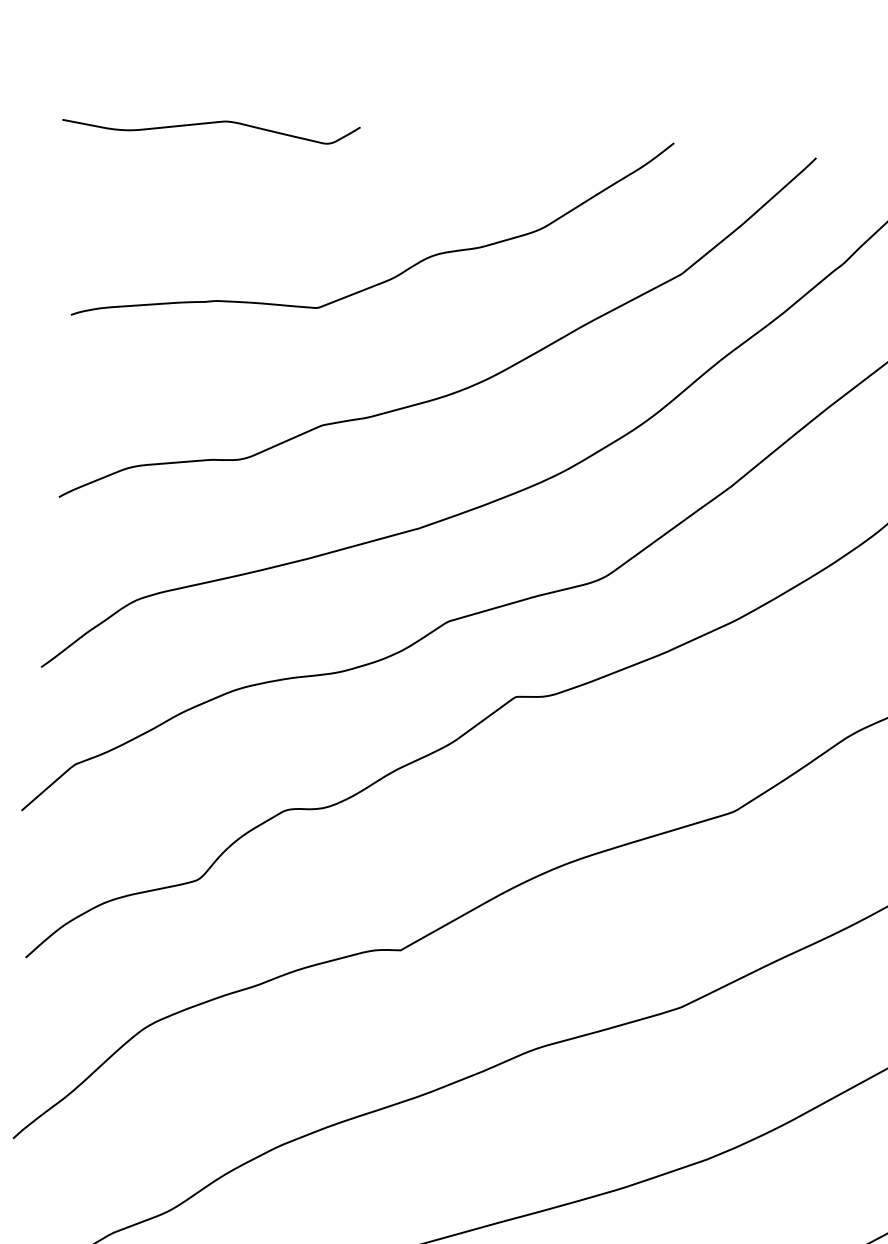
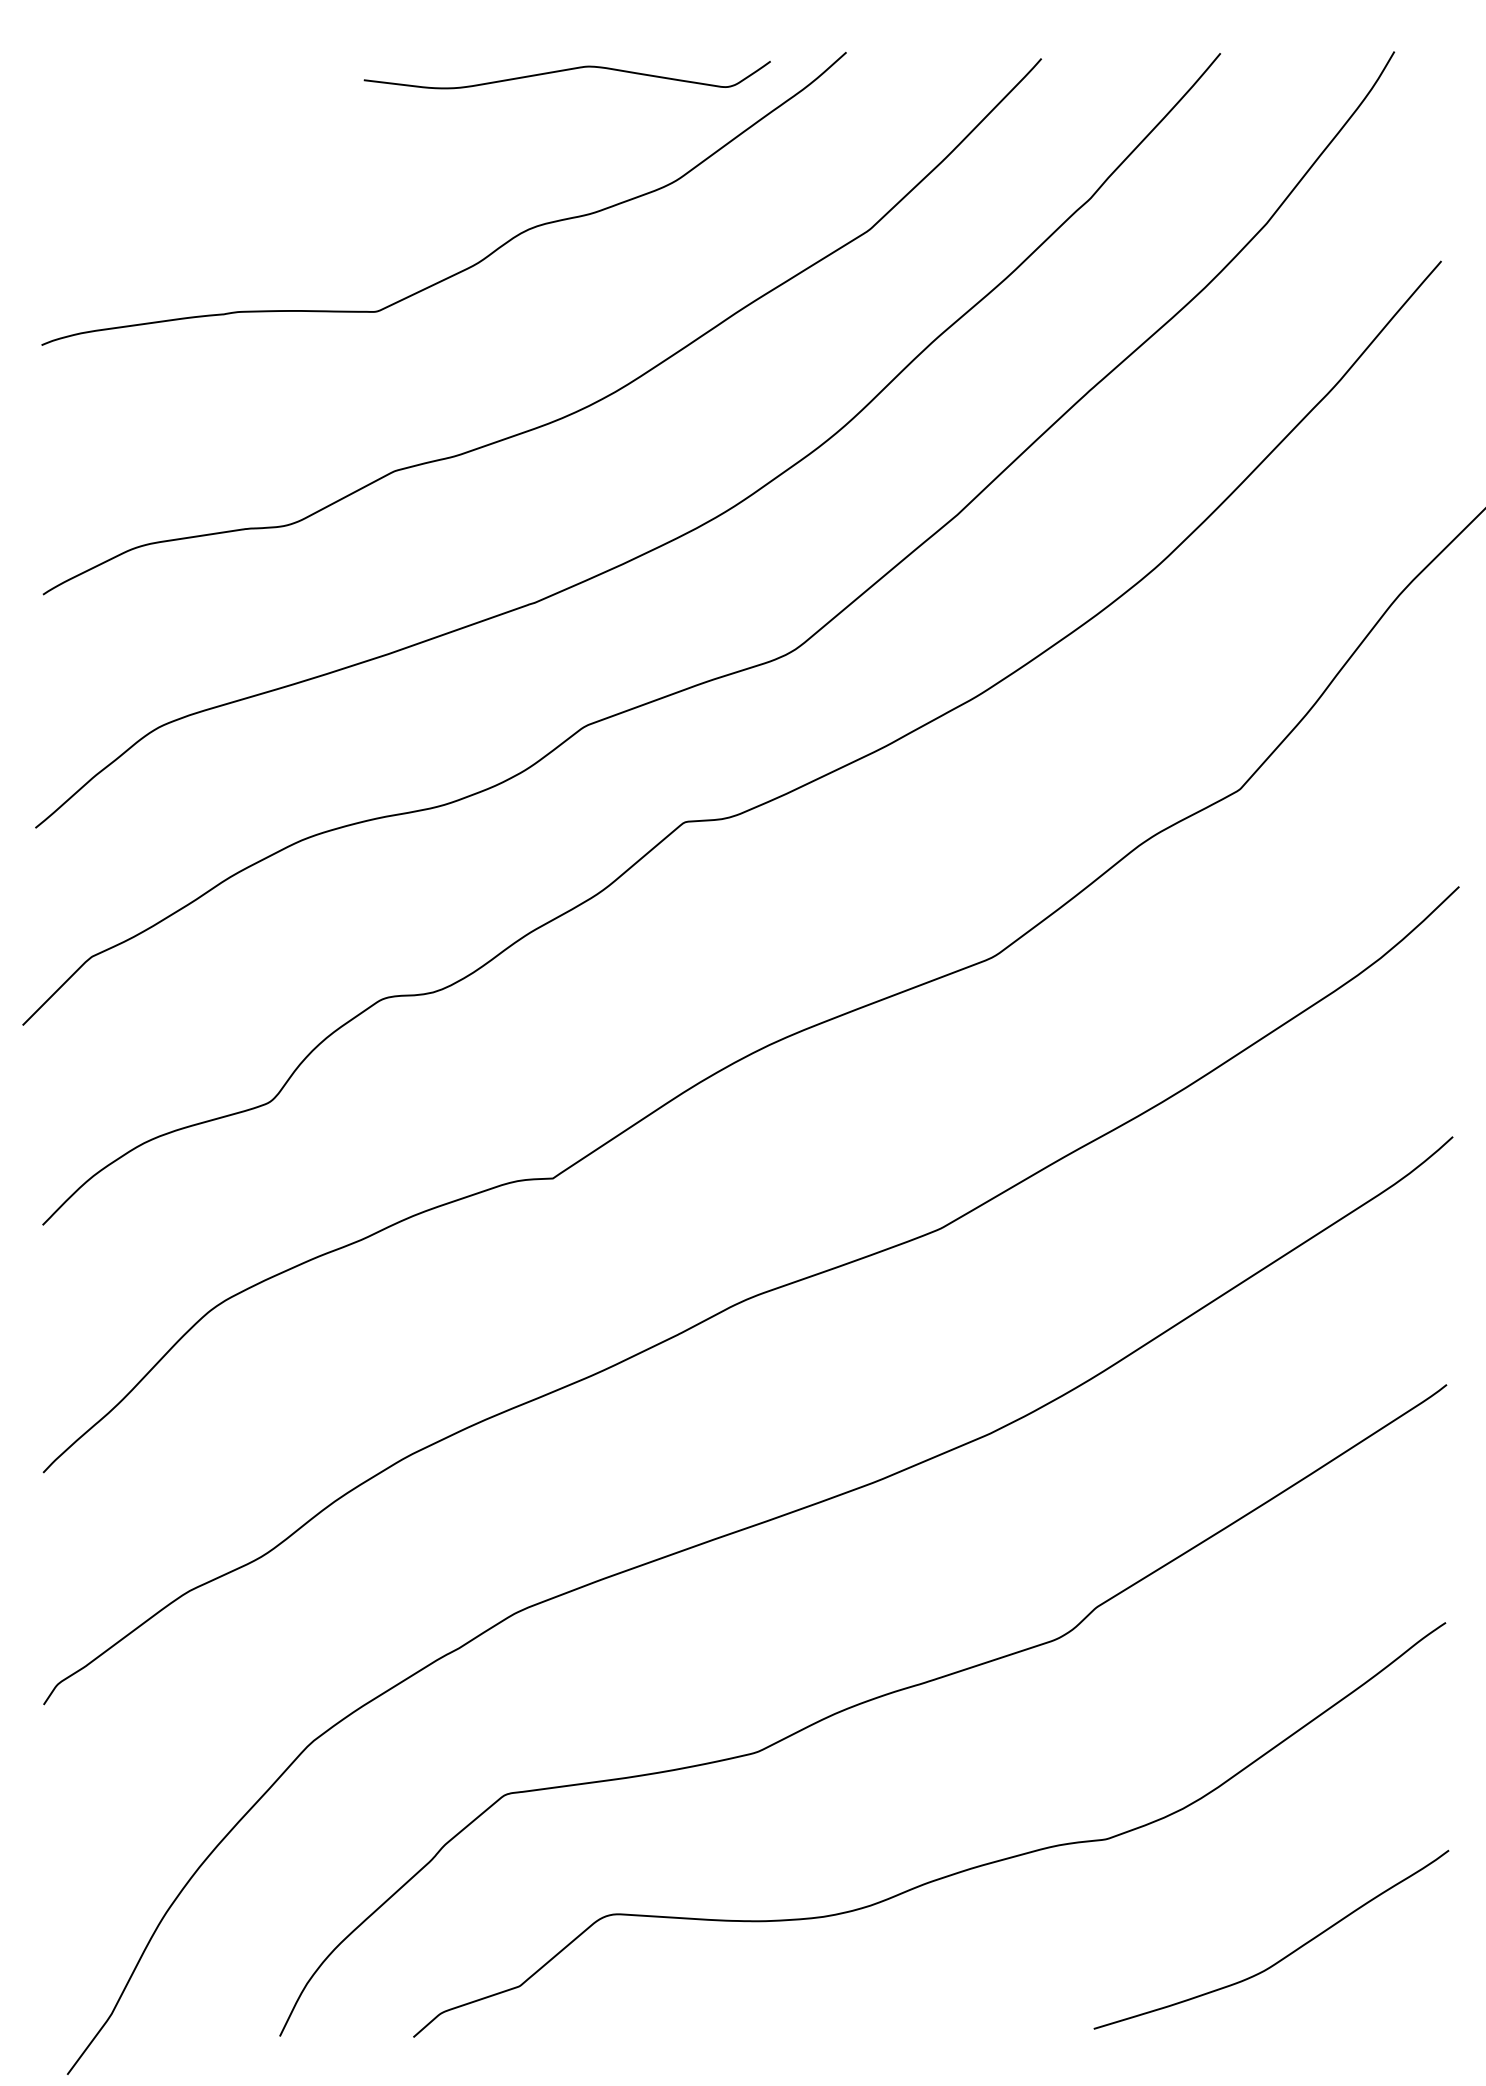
curve: (209, 123) -> (564, 71), moved

